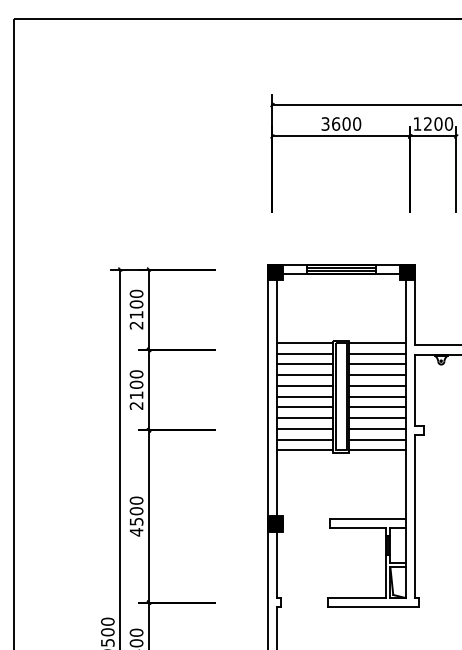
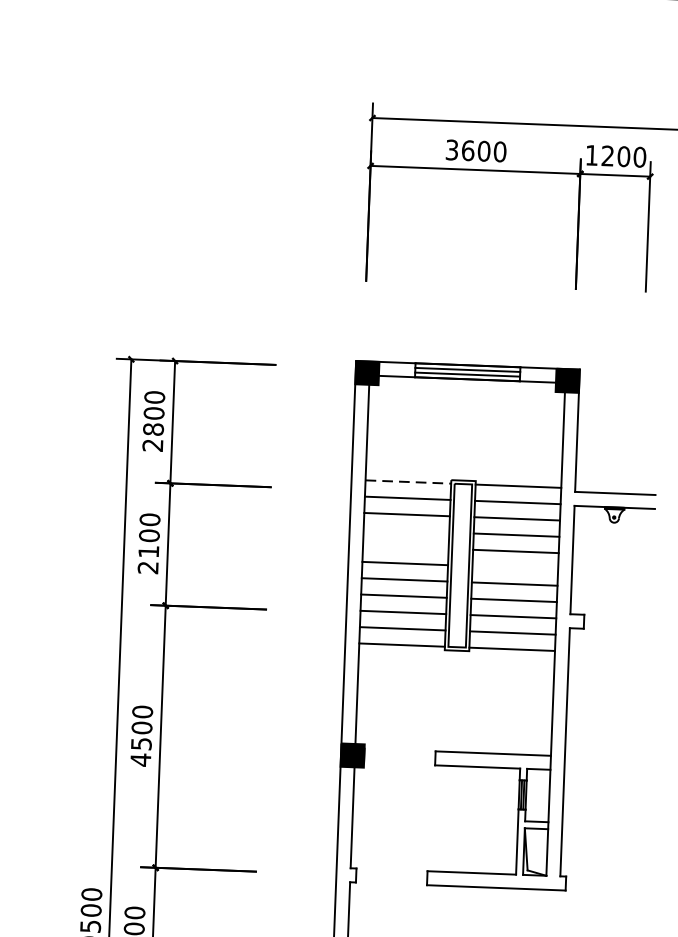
text: (136, 314) -> (153, 428), 2100 -> 2800
line: (305, 343) -> (408, 482), solid -> dashed
line: (305, 375) -> (406, 531), removed
line: (305, 385) -> (406, 546), removed
line: (377, 396) -> (515, 567), removed

